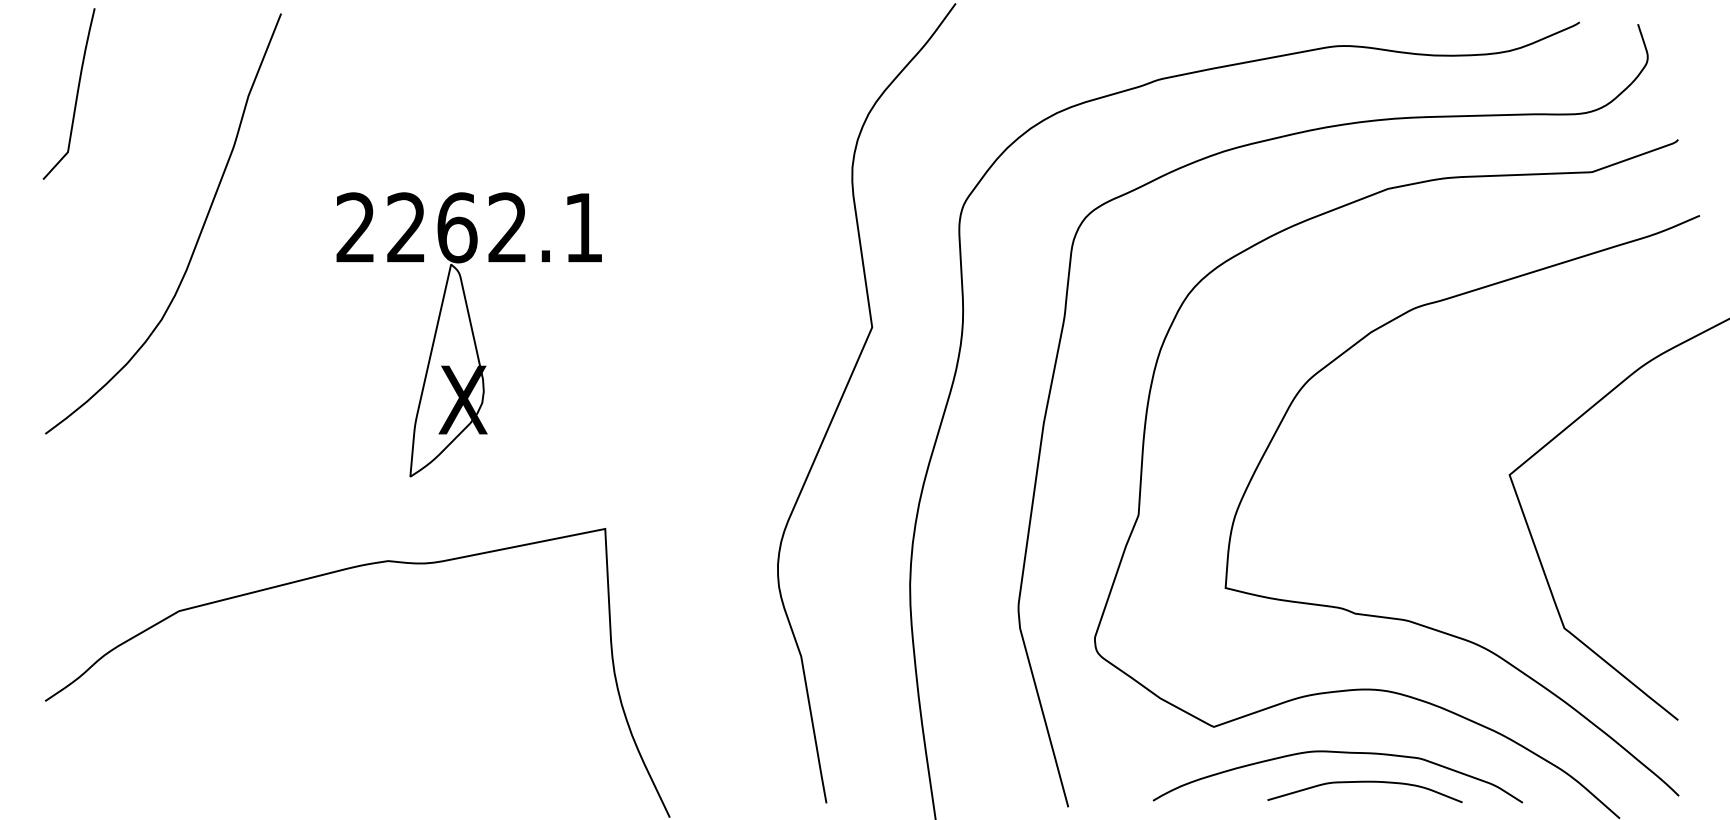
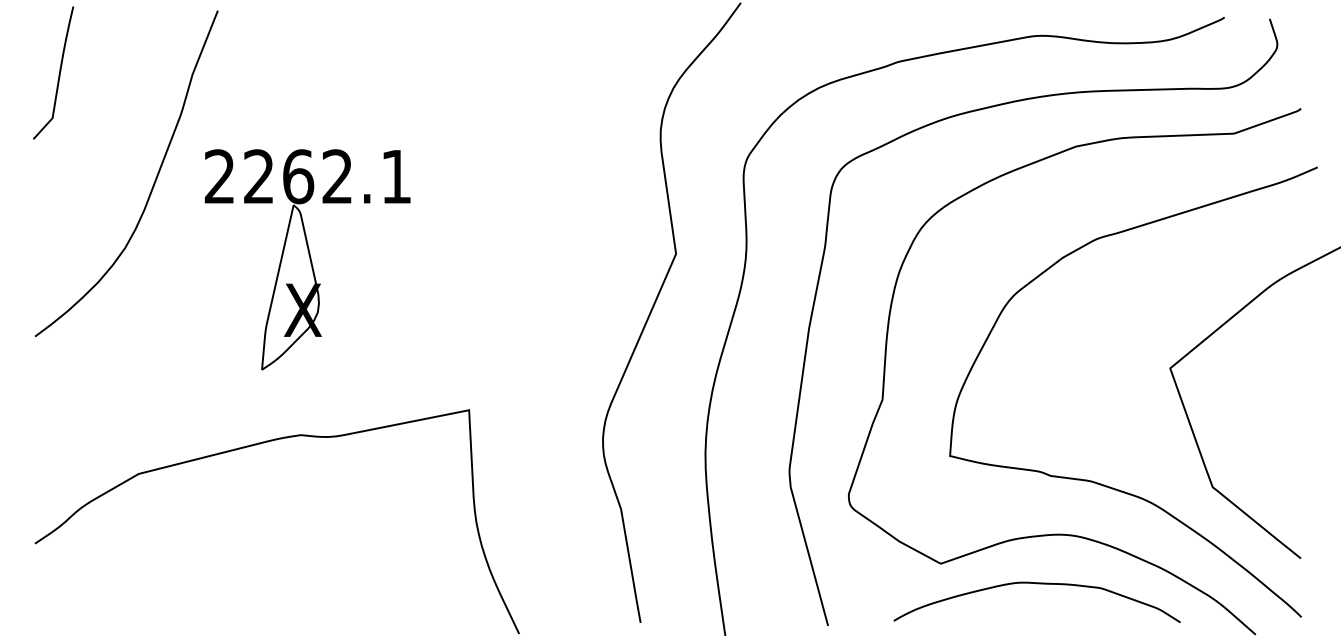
part: (469, 334) -> (307, 259), moved
curve: (1364, 783) -> (1057, 607), removed

